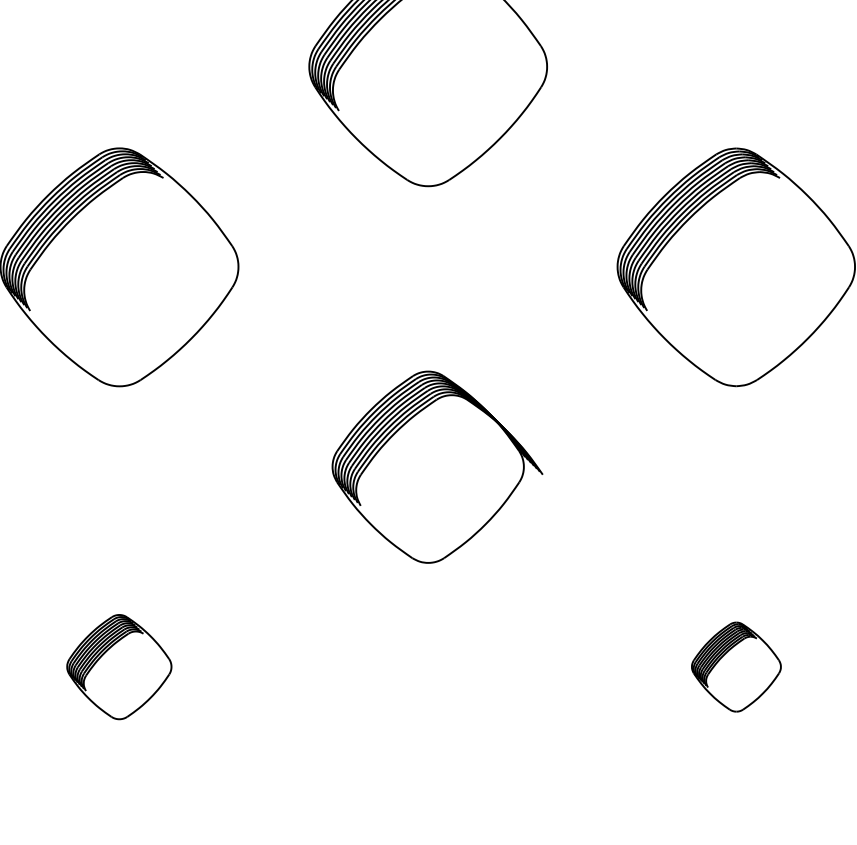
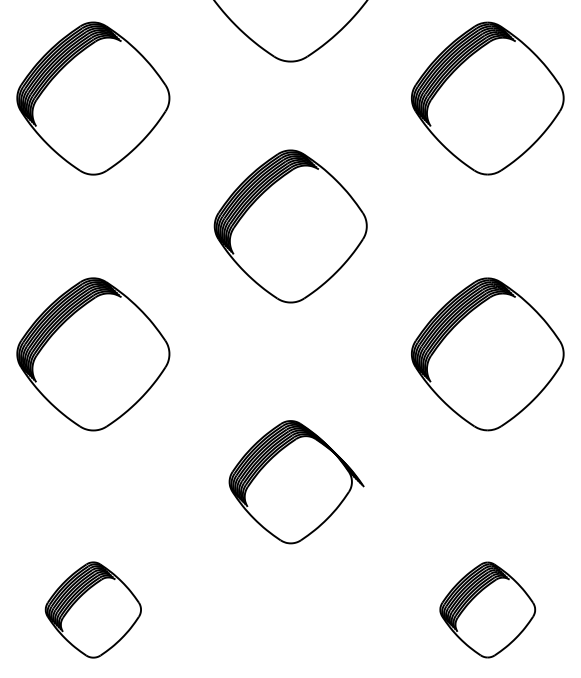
part: (118, 666) -> (92, 609), size x1.43
part: (735, 666) -> (487, 609), size x1.67

